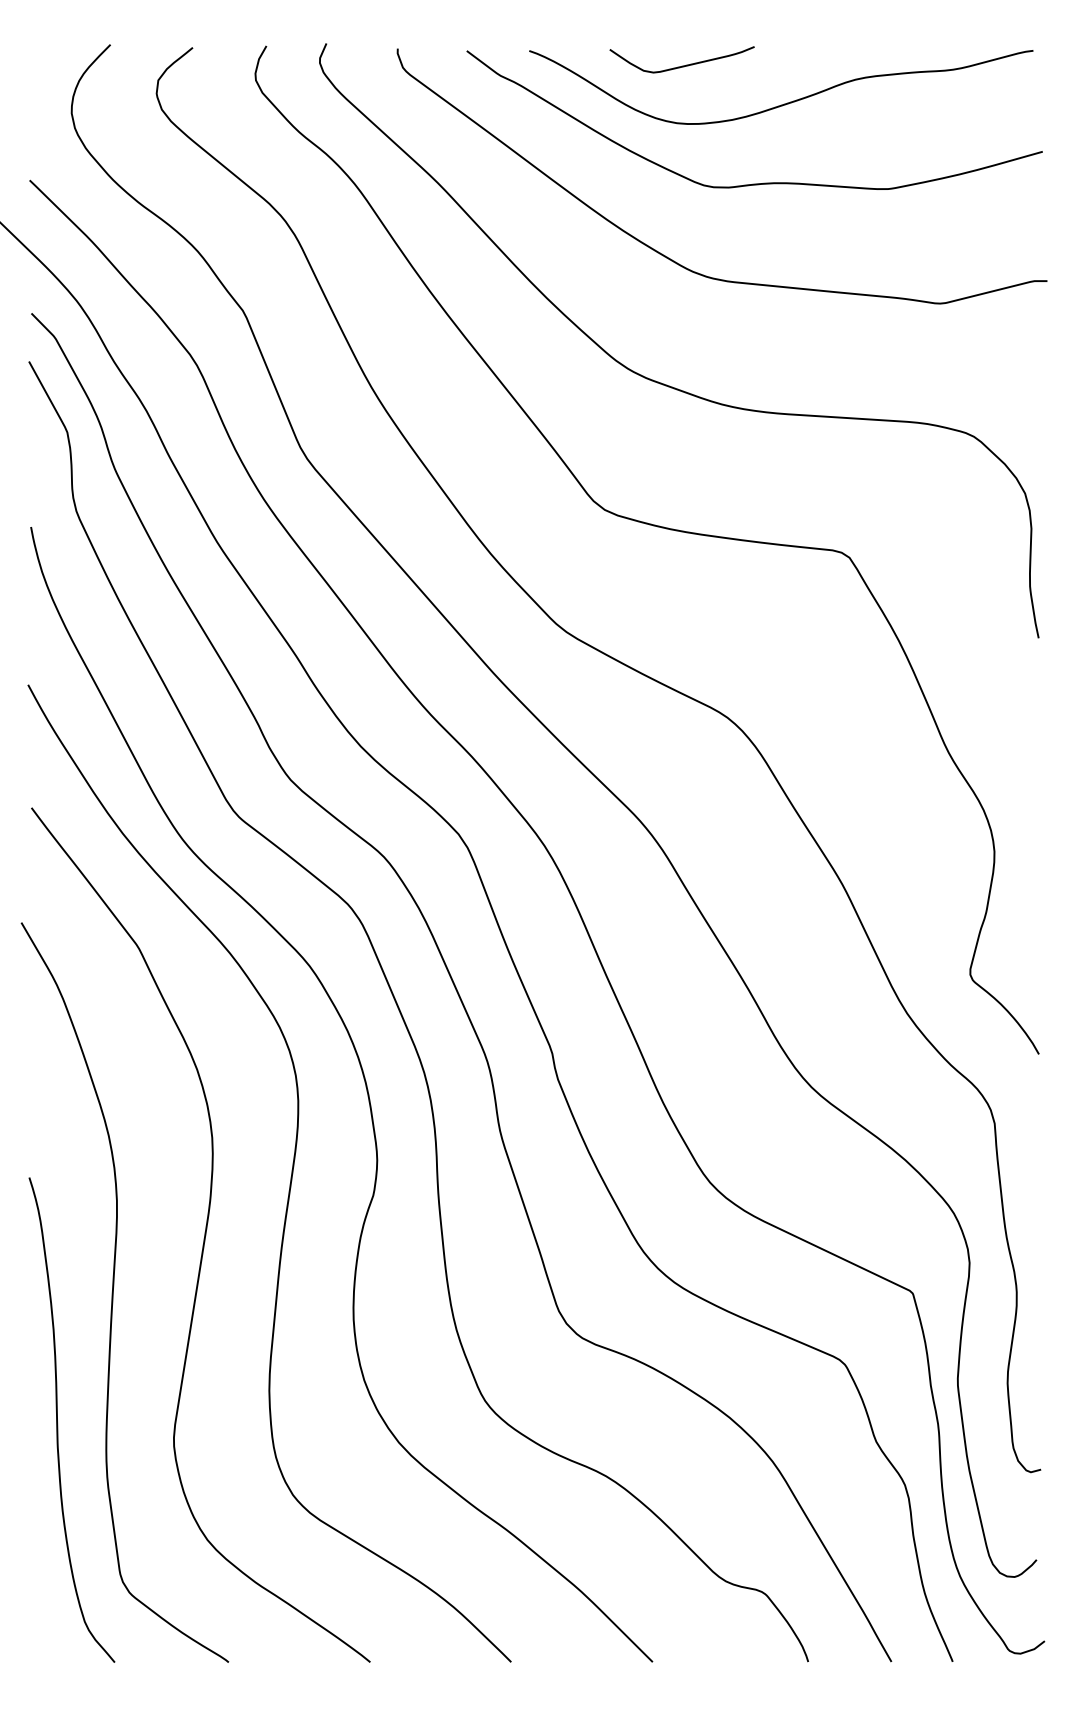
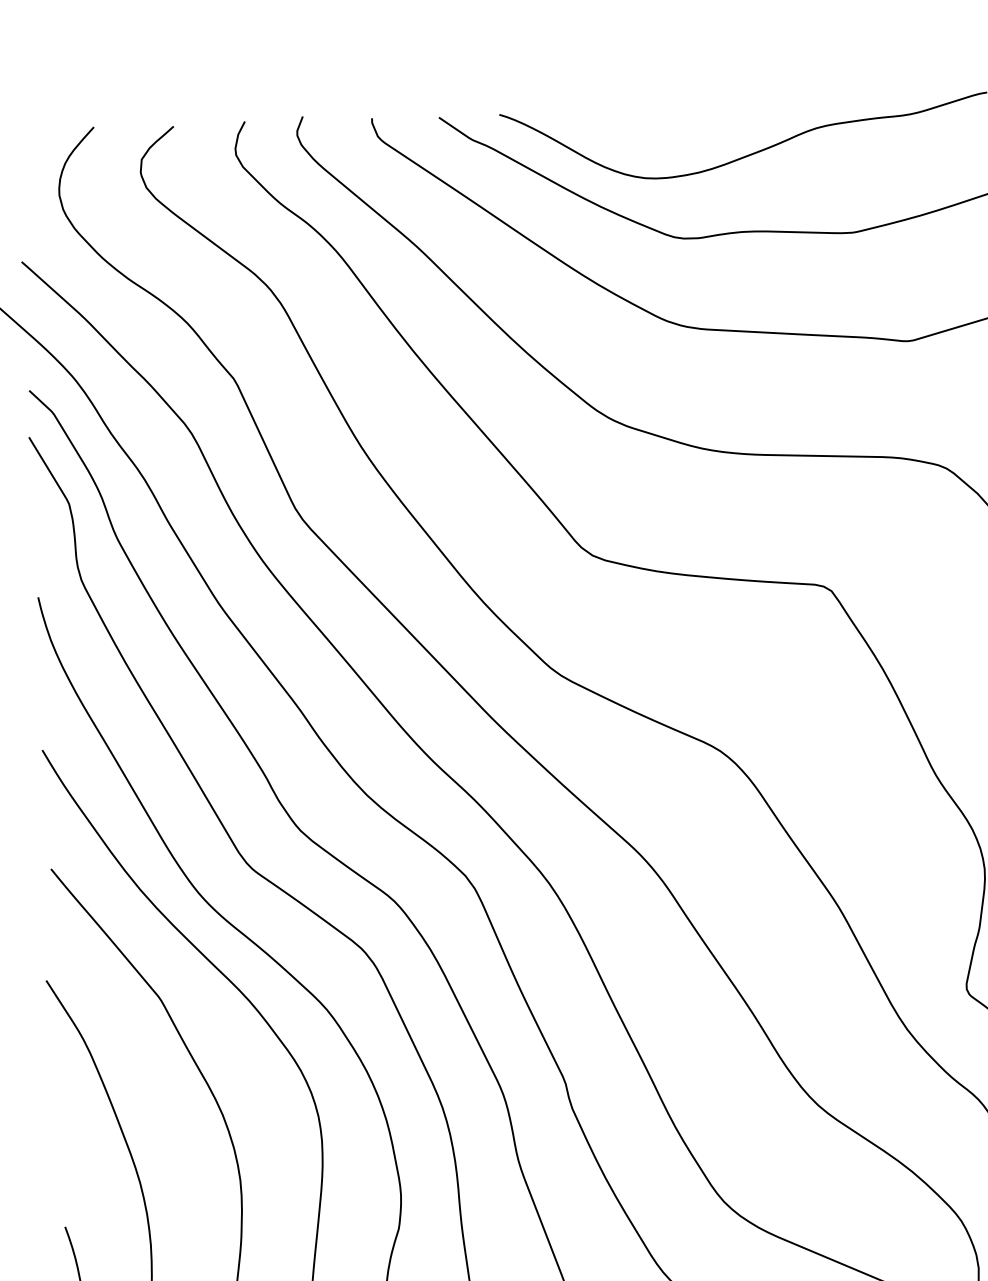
curve: (682, 65) -> (648, 122), removed

